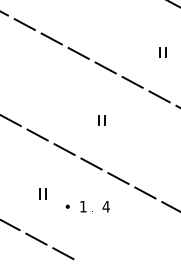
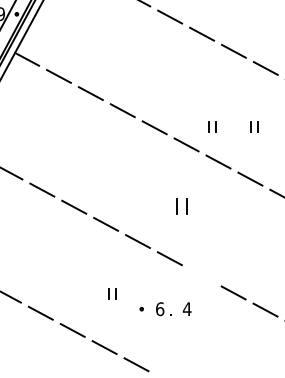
part: (127, 52) -> (212, 126), added
part: (102, 119) -> (182, 206), size x1.4
line: (118, 178) -> (201, 275), removed
text: (83, 206) -> (160, 309), 1 -> 6

